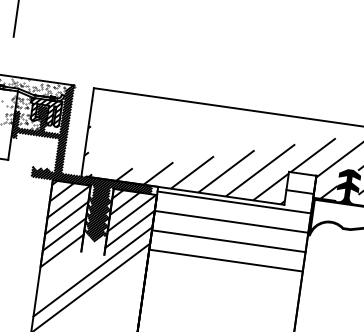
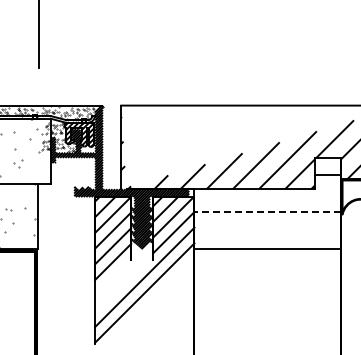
line: (234, 202) -> (267, 193), removed
line: (231, 222) -> (267, 212), solid -> dashed
line: (228, 241) -> (267, 230), removed

